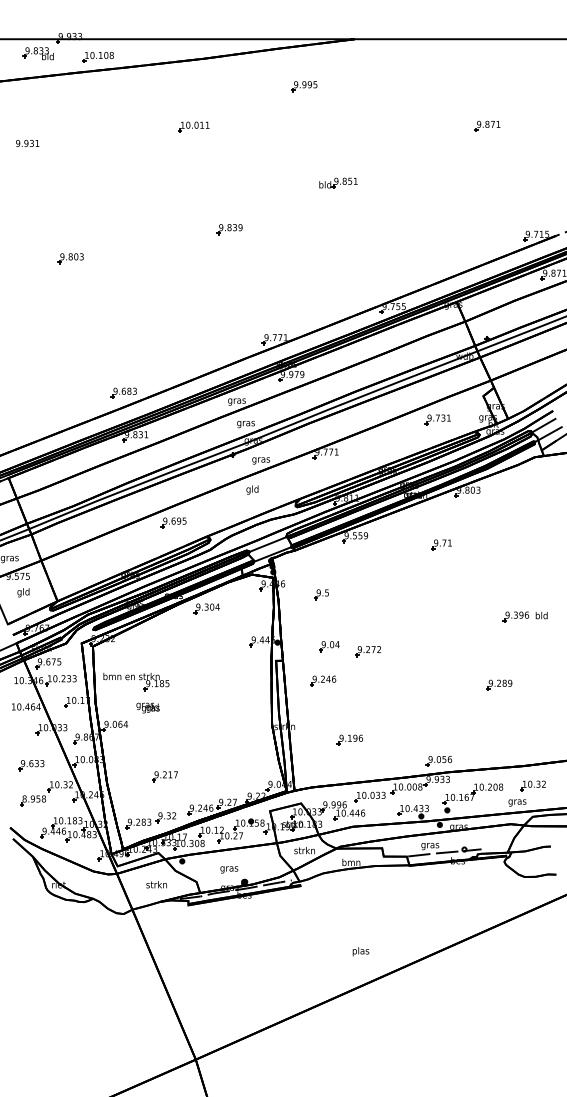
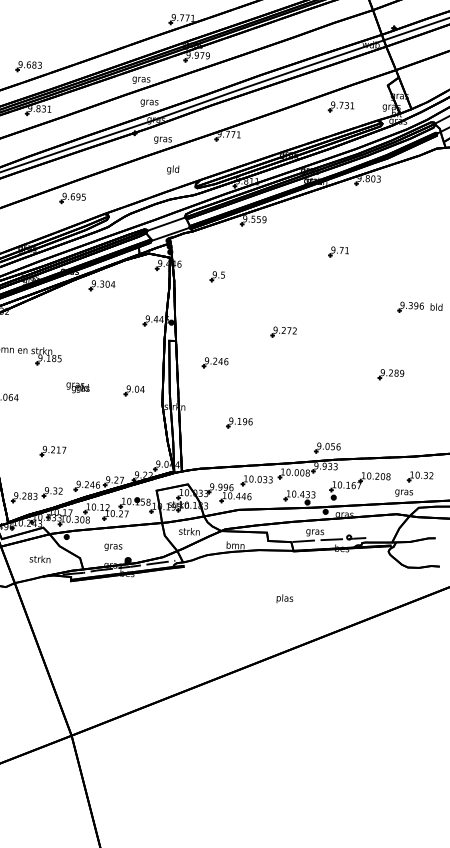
text: (252, 489) -> (173, 169), moved
part: (441, 544) -> (338, 251), moved
part: (329, 646) -> (134, 390), moved
part: (367, 651) -> (283, 332), moved
text: (147, 707) -> (77, 387), moved
text: (360, 951) -> (284, 598), moved

